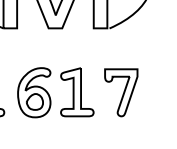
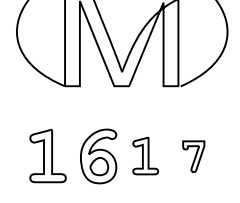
part: (77, 91) -> (145, 155), size x0.7
part: (121, 92) -> (193, 156), size x0.6

